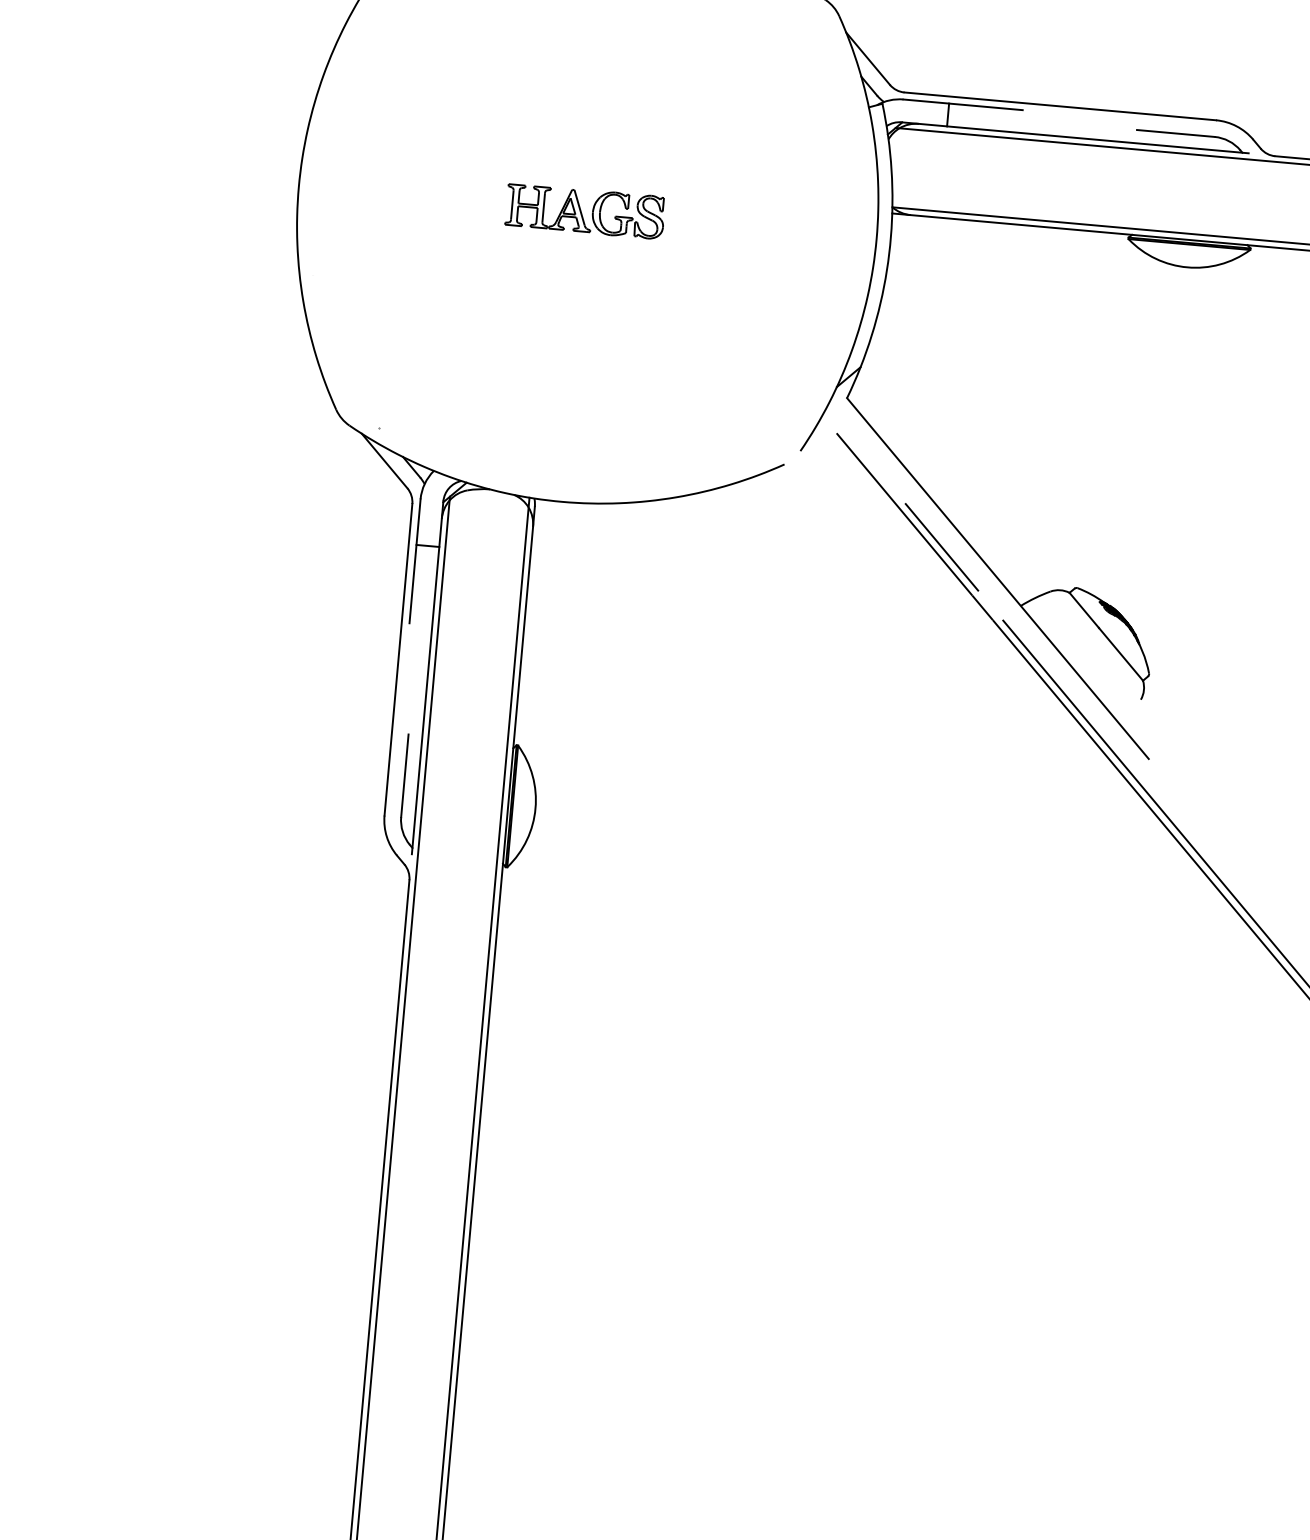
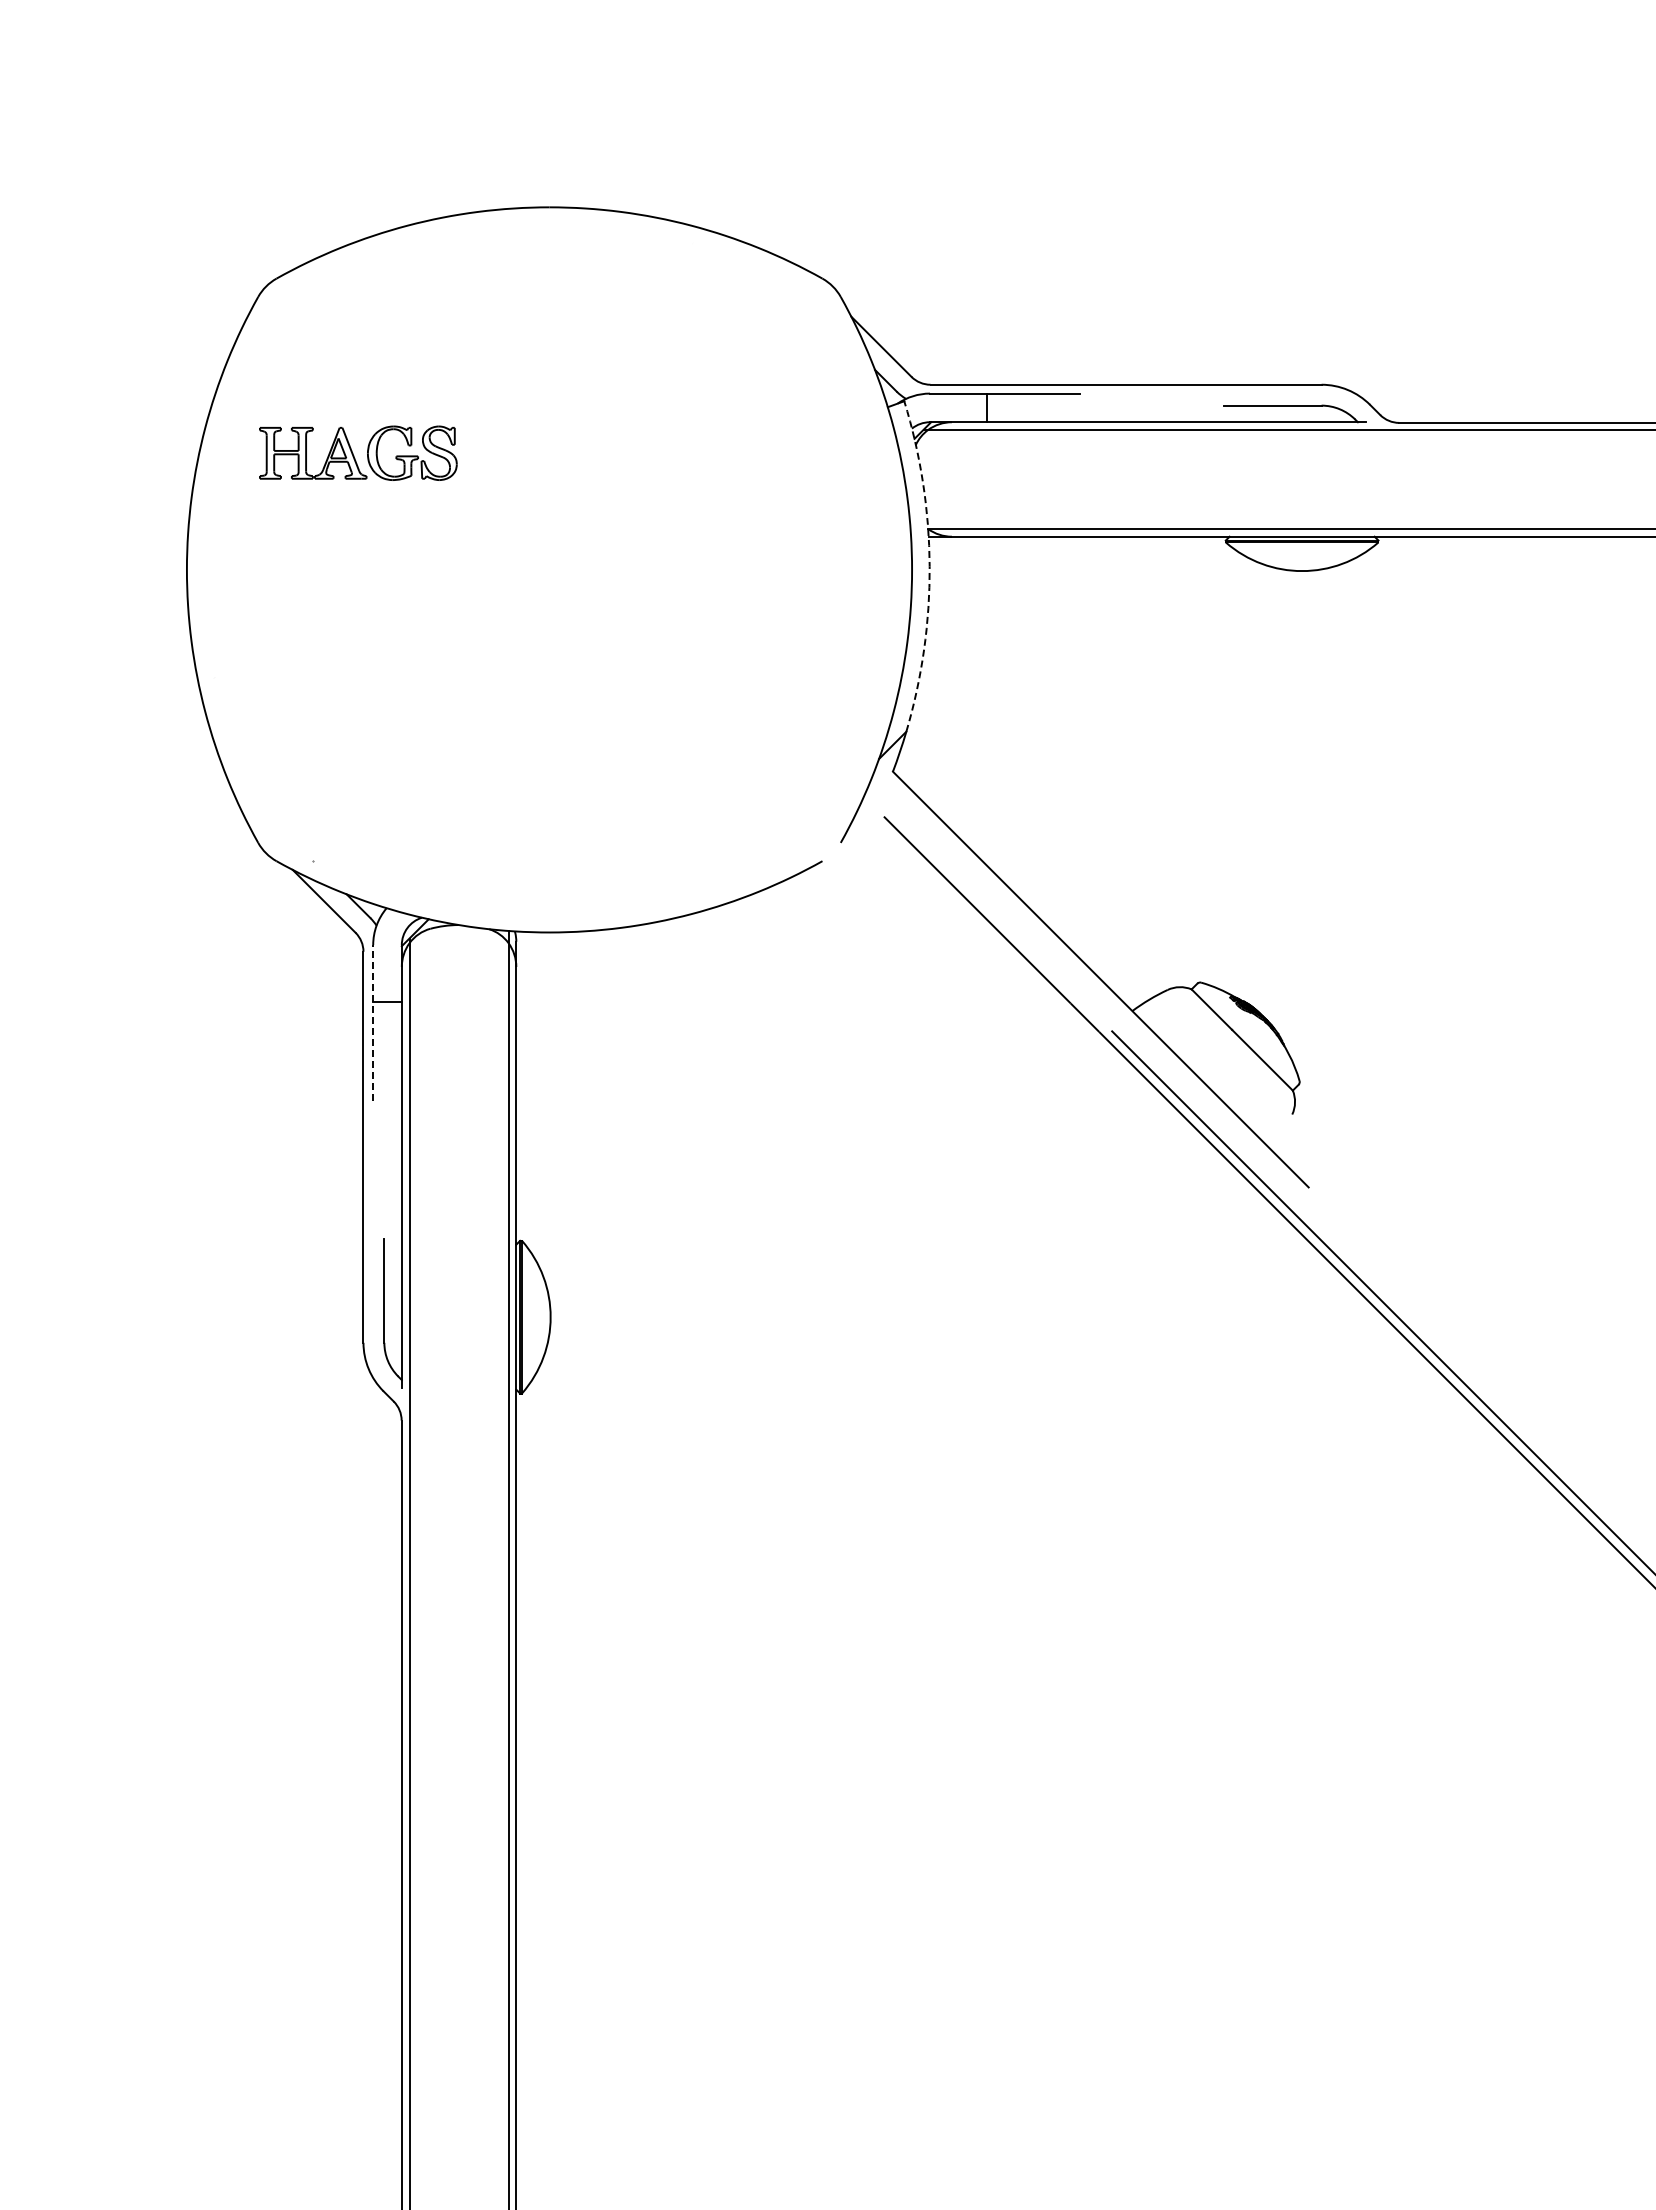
part: (585, 210) -> (358, 452), moved
arc: (890, 237) -> (929, 566), solid -> dashed
line: (941, 547) -> (1027, 946), removed
line: (415, 561) -> (373, 1022), solid -> dashed

